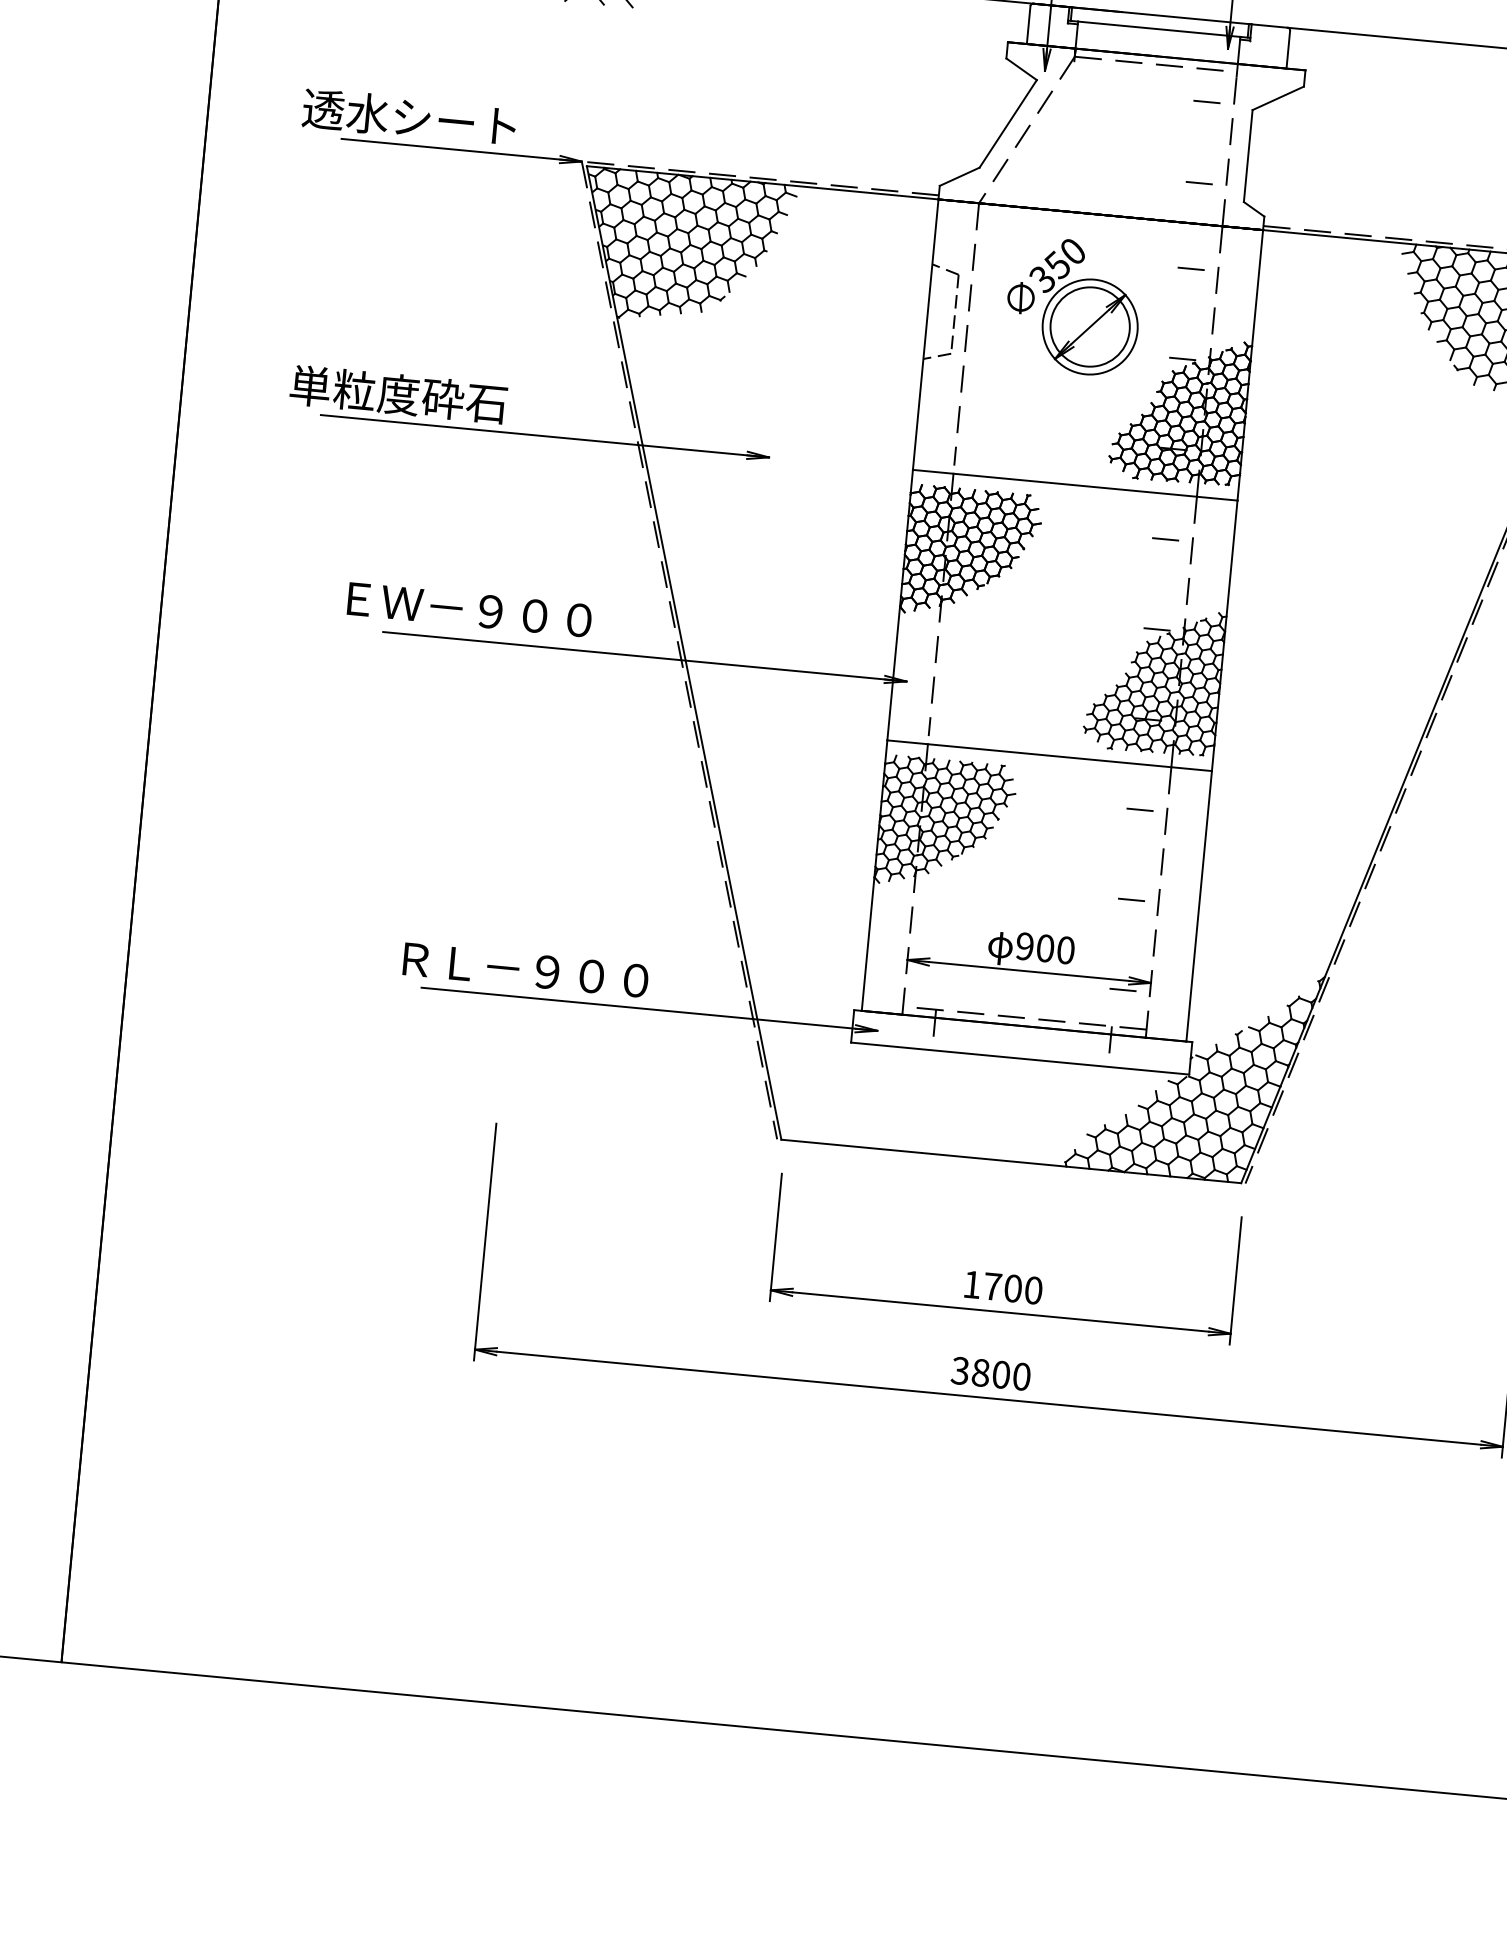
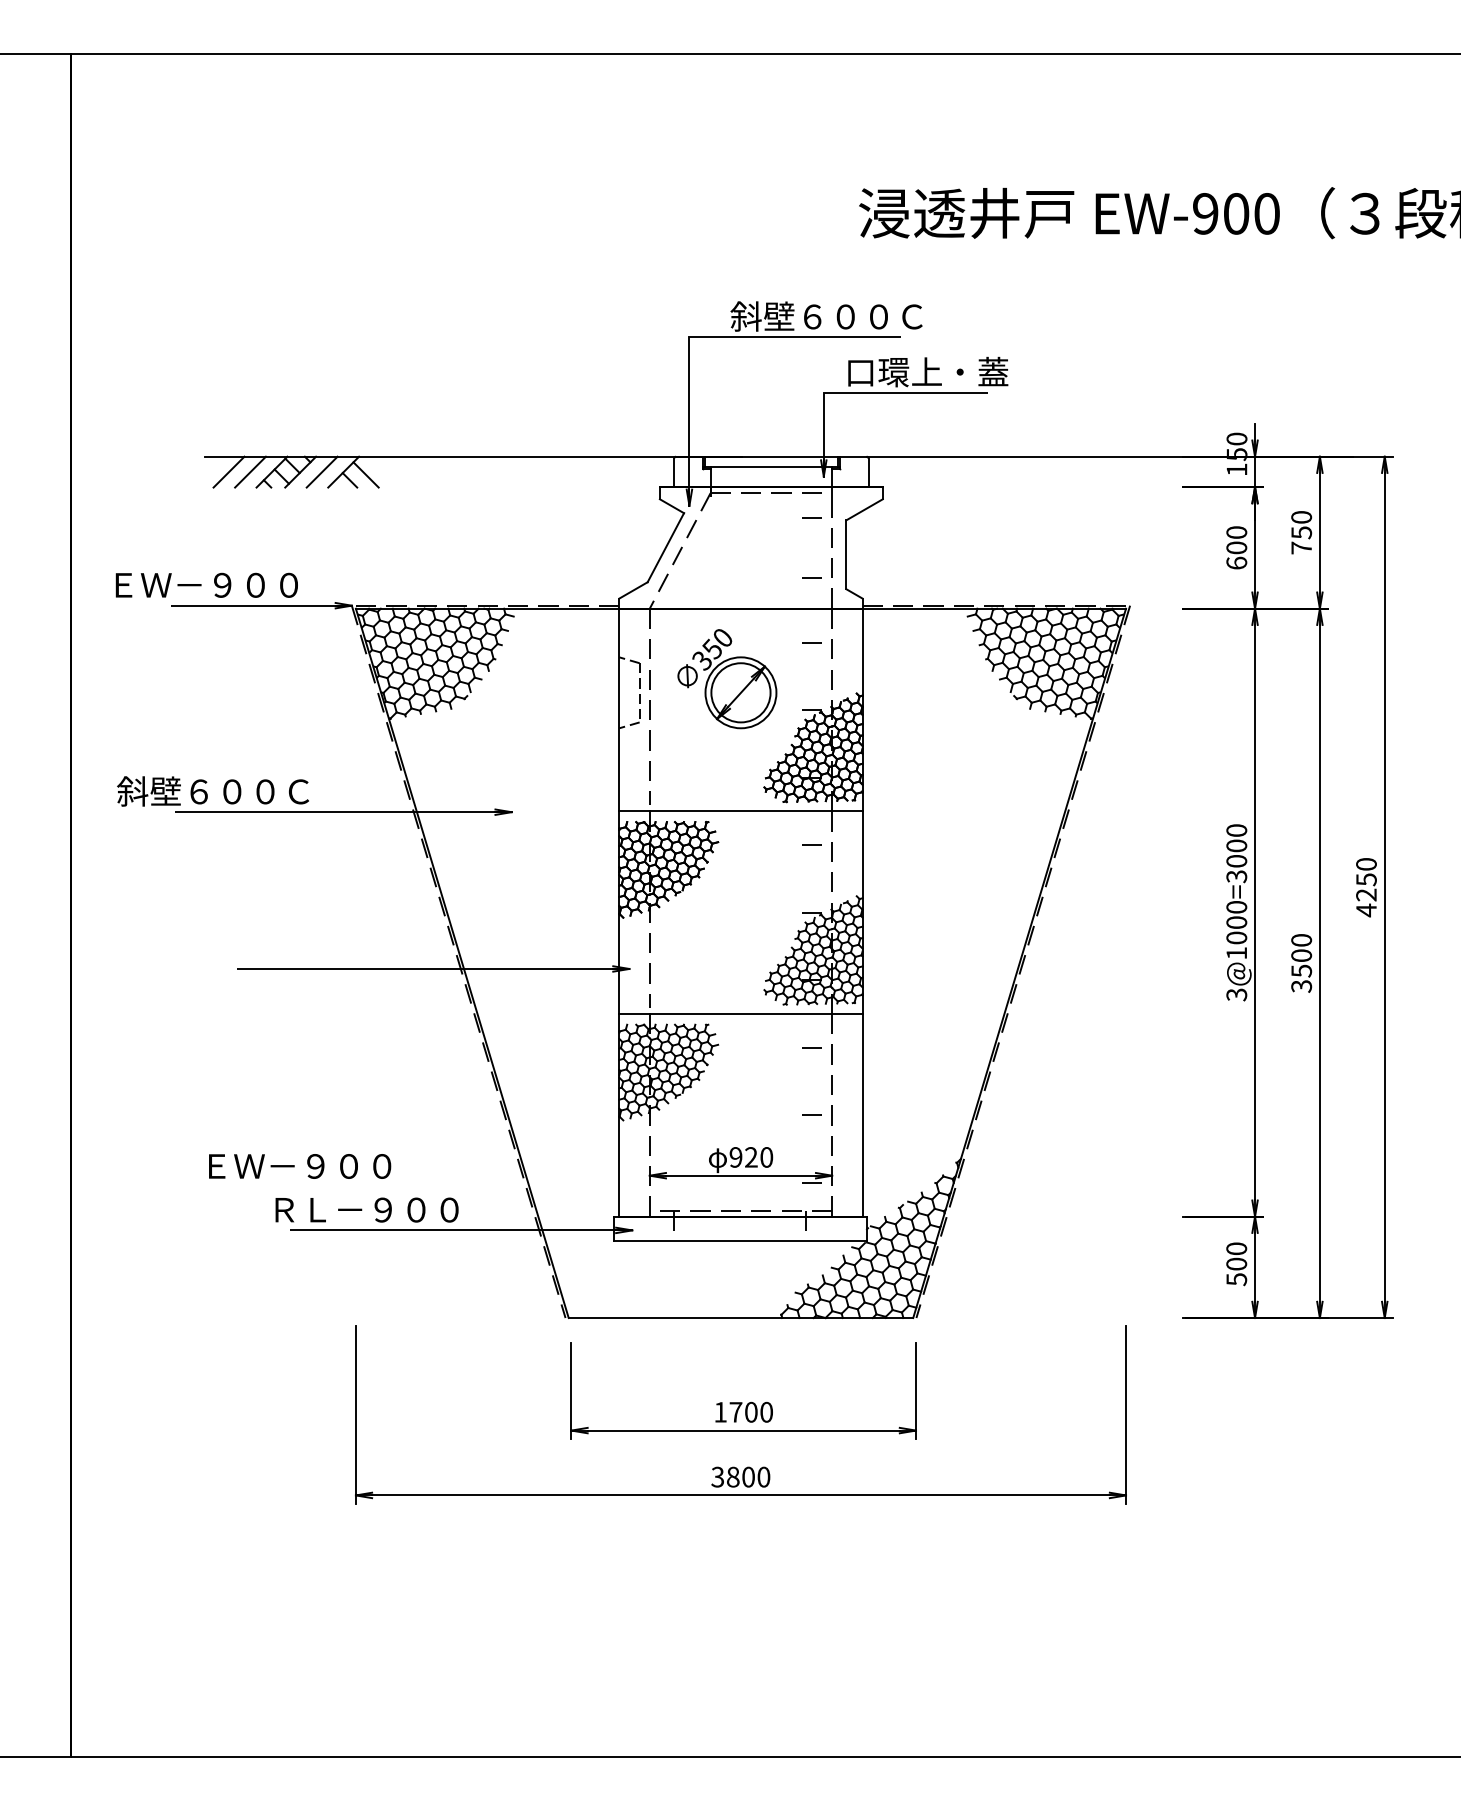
text: (391, 115) -> (207, 584), 透水シート -> ＥＷ－９００
text: (376, 392) -> (215, 791), 単粒度砕石 -> 斜壁６００Ｃ
text: (470, 610) -> (300, 1166), moved
text: (1045, 948) -> (751, 1157), 900 -> 920

